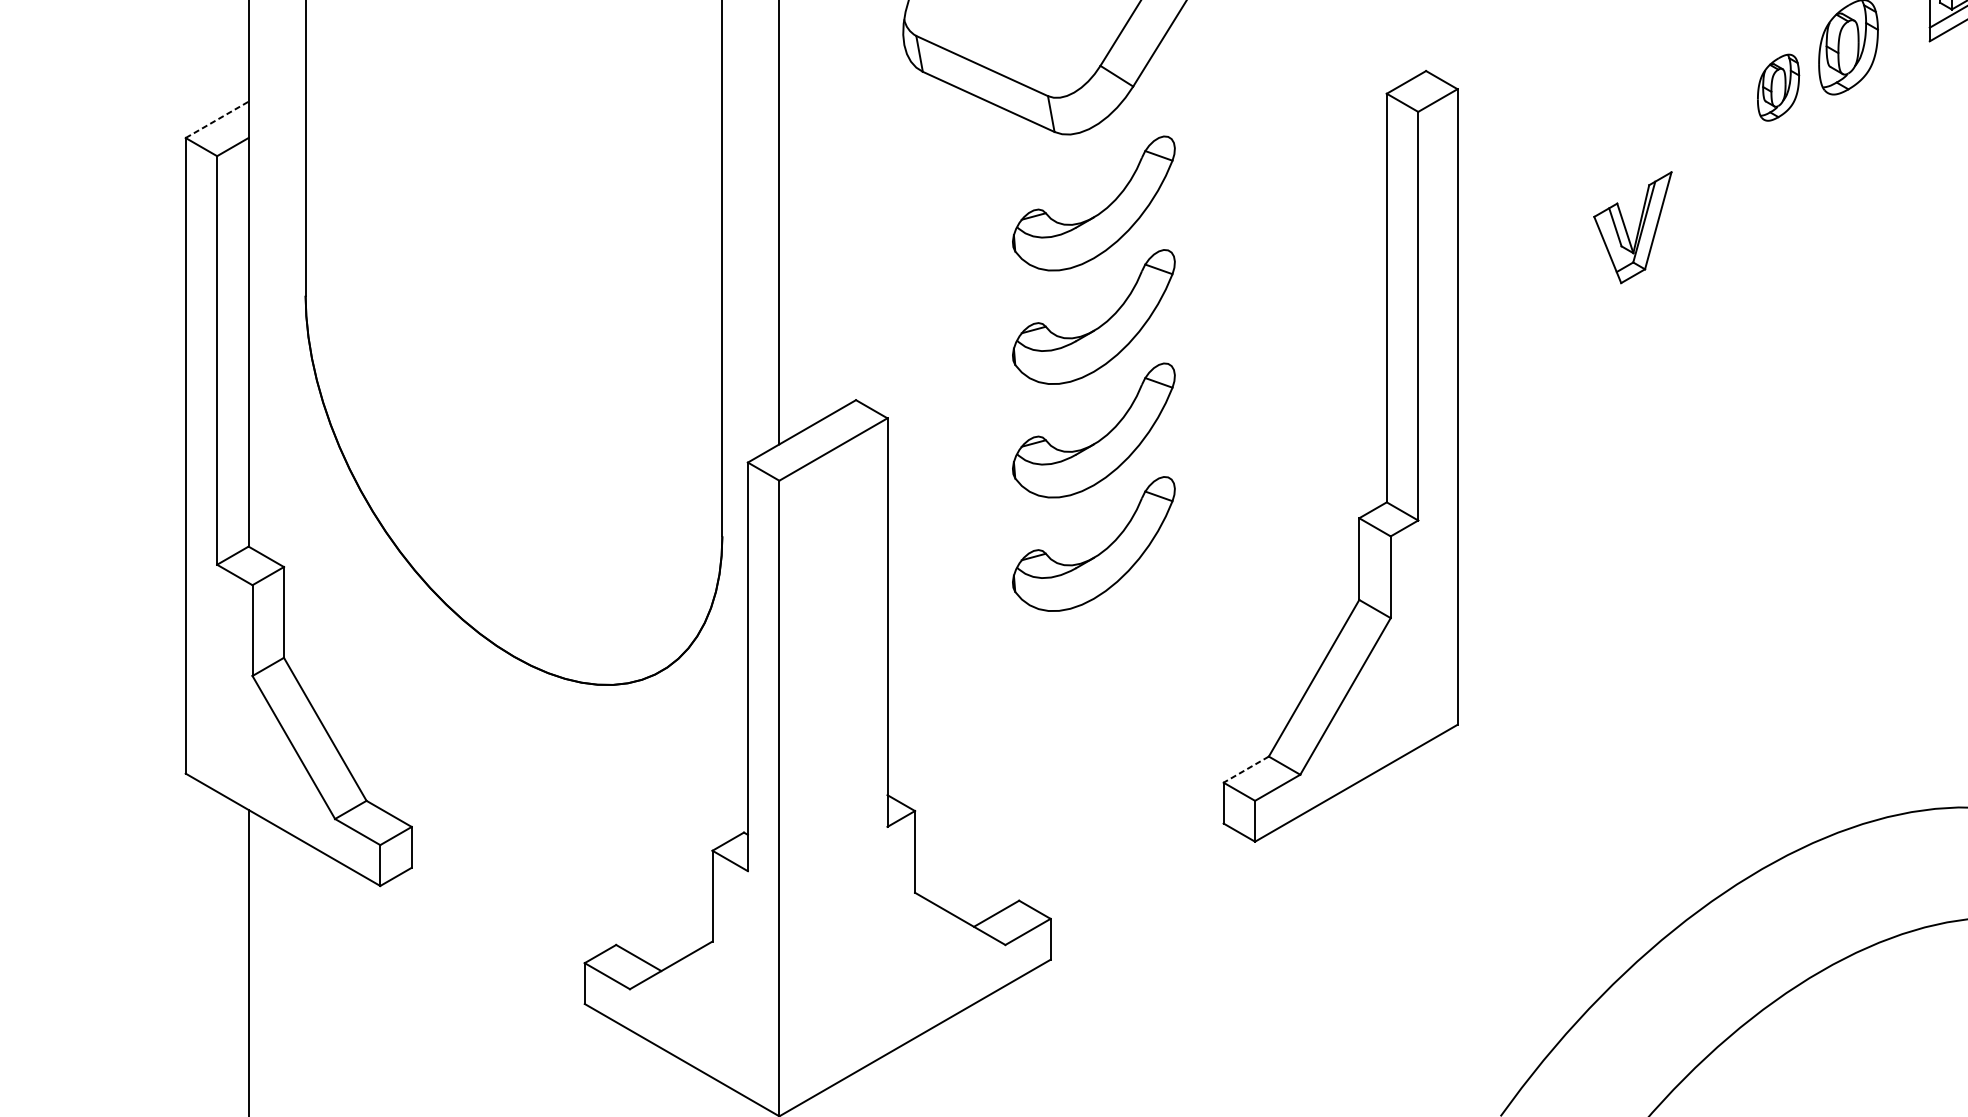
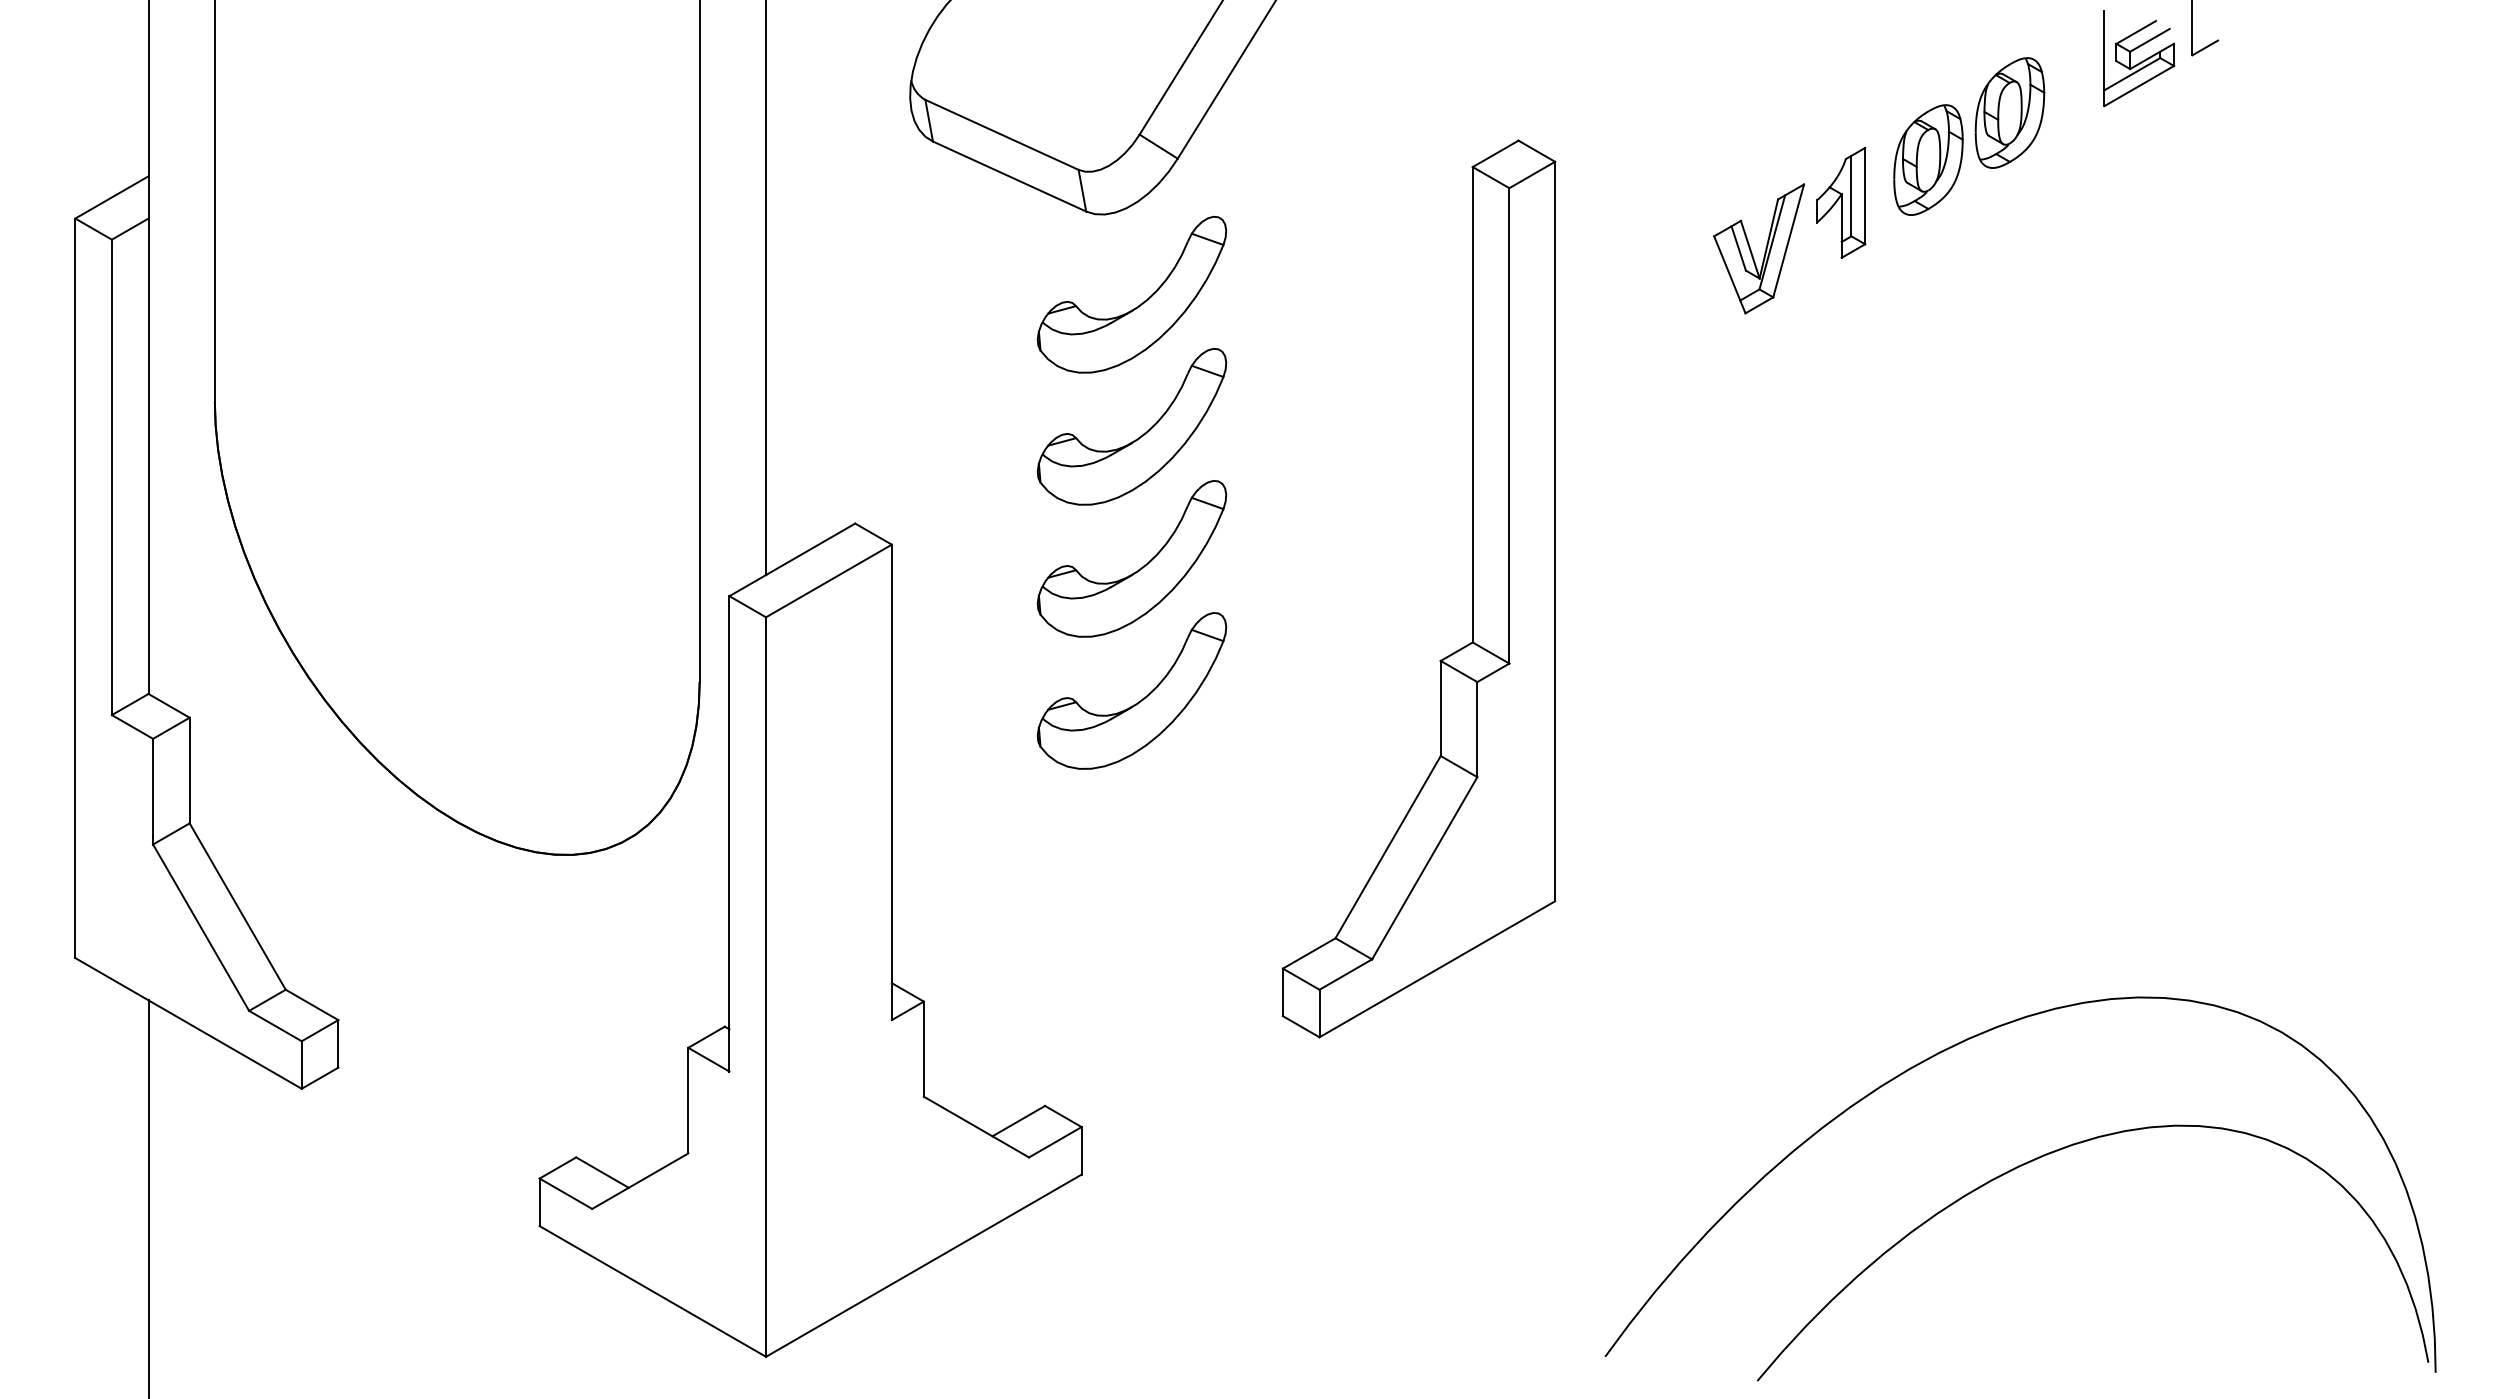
part: (1778, 87) -> (1928, 159), size x1.43
line: (217, 119) -> (112, 197), dashed -> solid
part: (1703, 124) -> (1841, 202), added
part: (1633, 227) -> (1759, 248), moved
line: (1245, 769) -> (1308, 953), dashed -> solid

